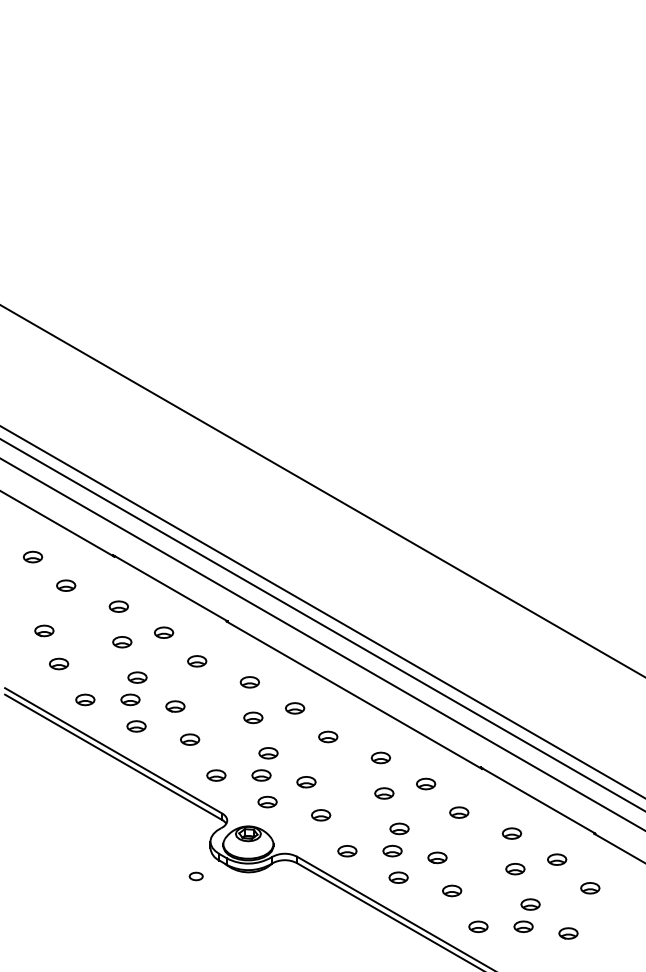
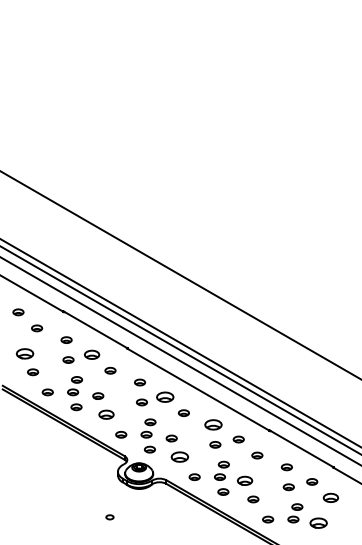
part: (43, 630) -> (24, 353), size x1.6
part: (163, 632) -> (91, 354), size x1.4
part: (295, 707) -> (165, 396), size x1.6
part: (190, 739) -> (106, 414), size x1.4
part: (380, 757) -> (213, 424), size x1.6
part: (320, 814) -> (179, 456), size x1.6
part: (438, 857) -> (245, 480), size x1.4
part: (195, 876) -> (109, 517), moved
part: (589, 887) -> (330, 497), size x1.4
part: (568, 933) -> (318, 523), size x1.6

